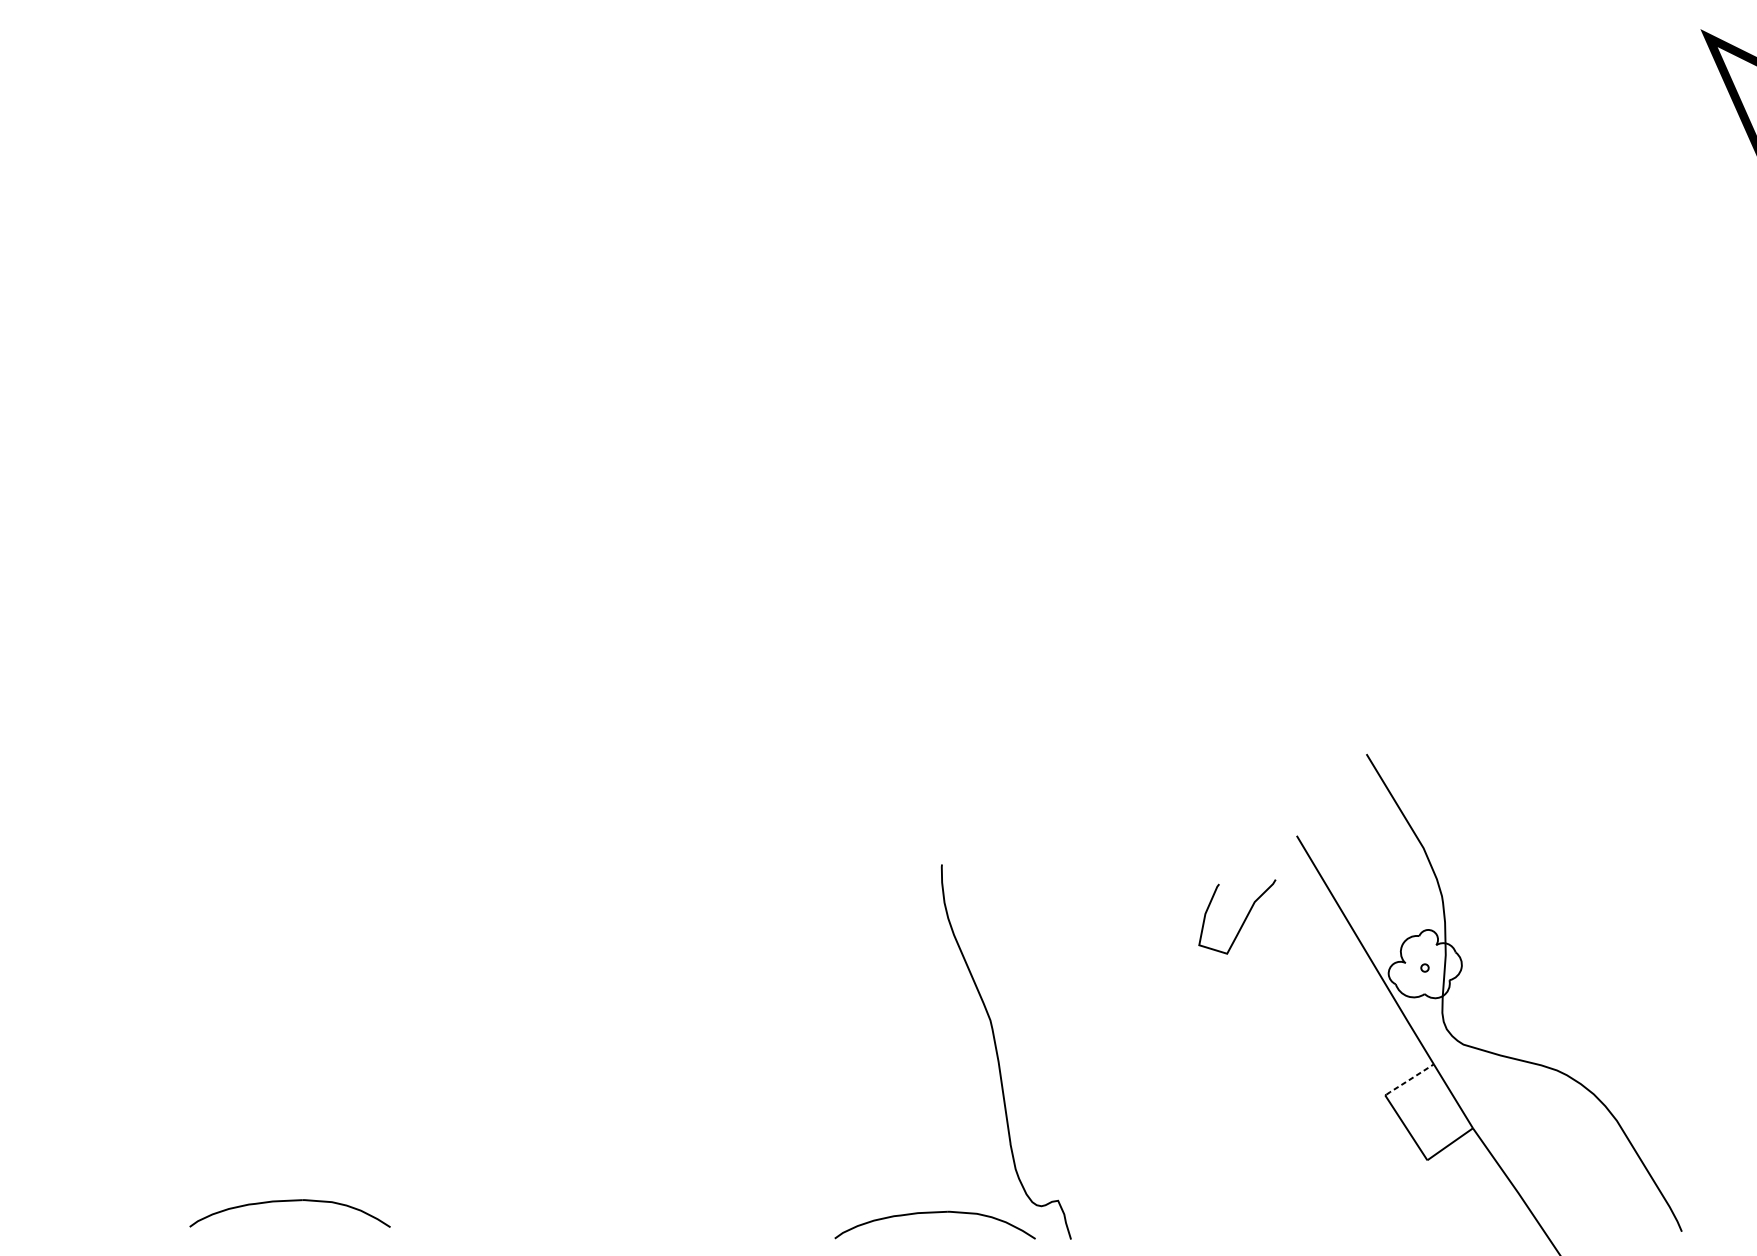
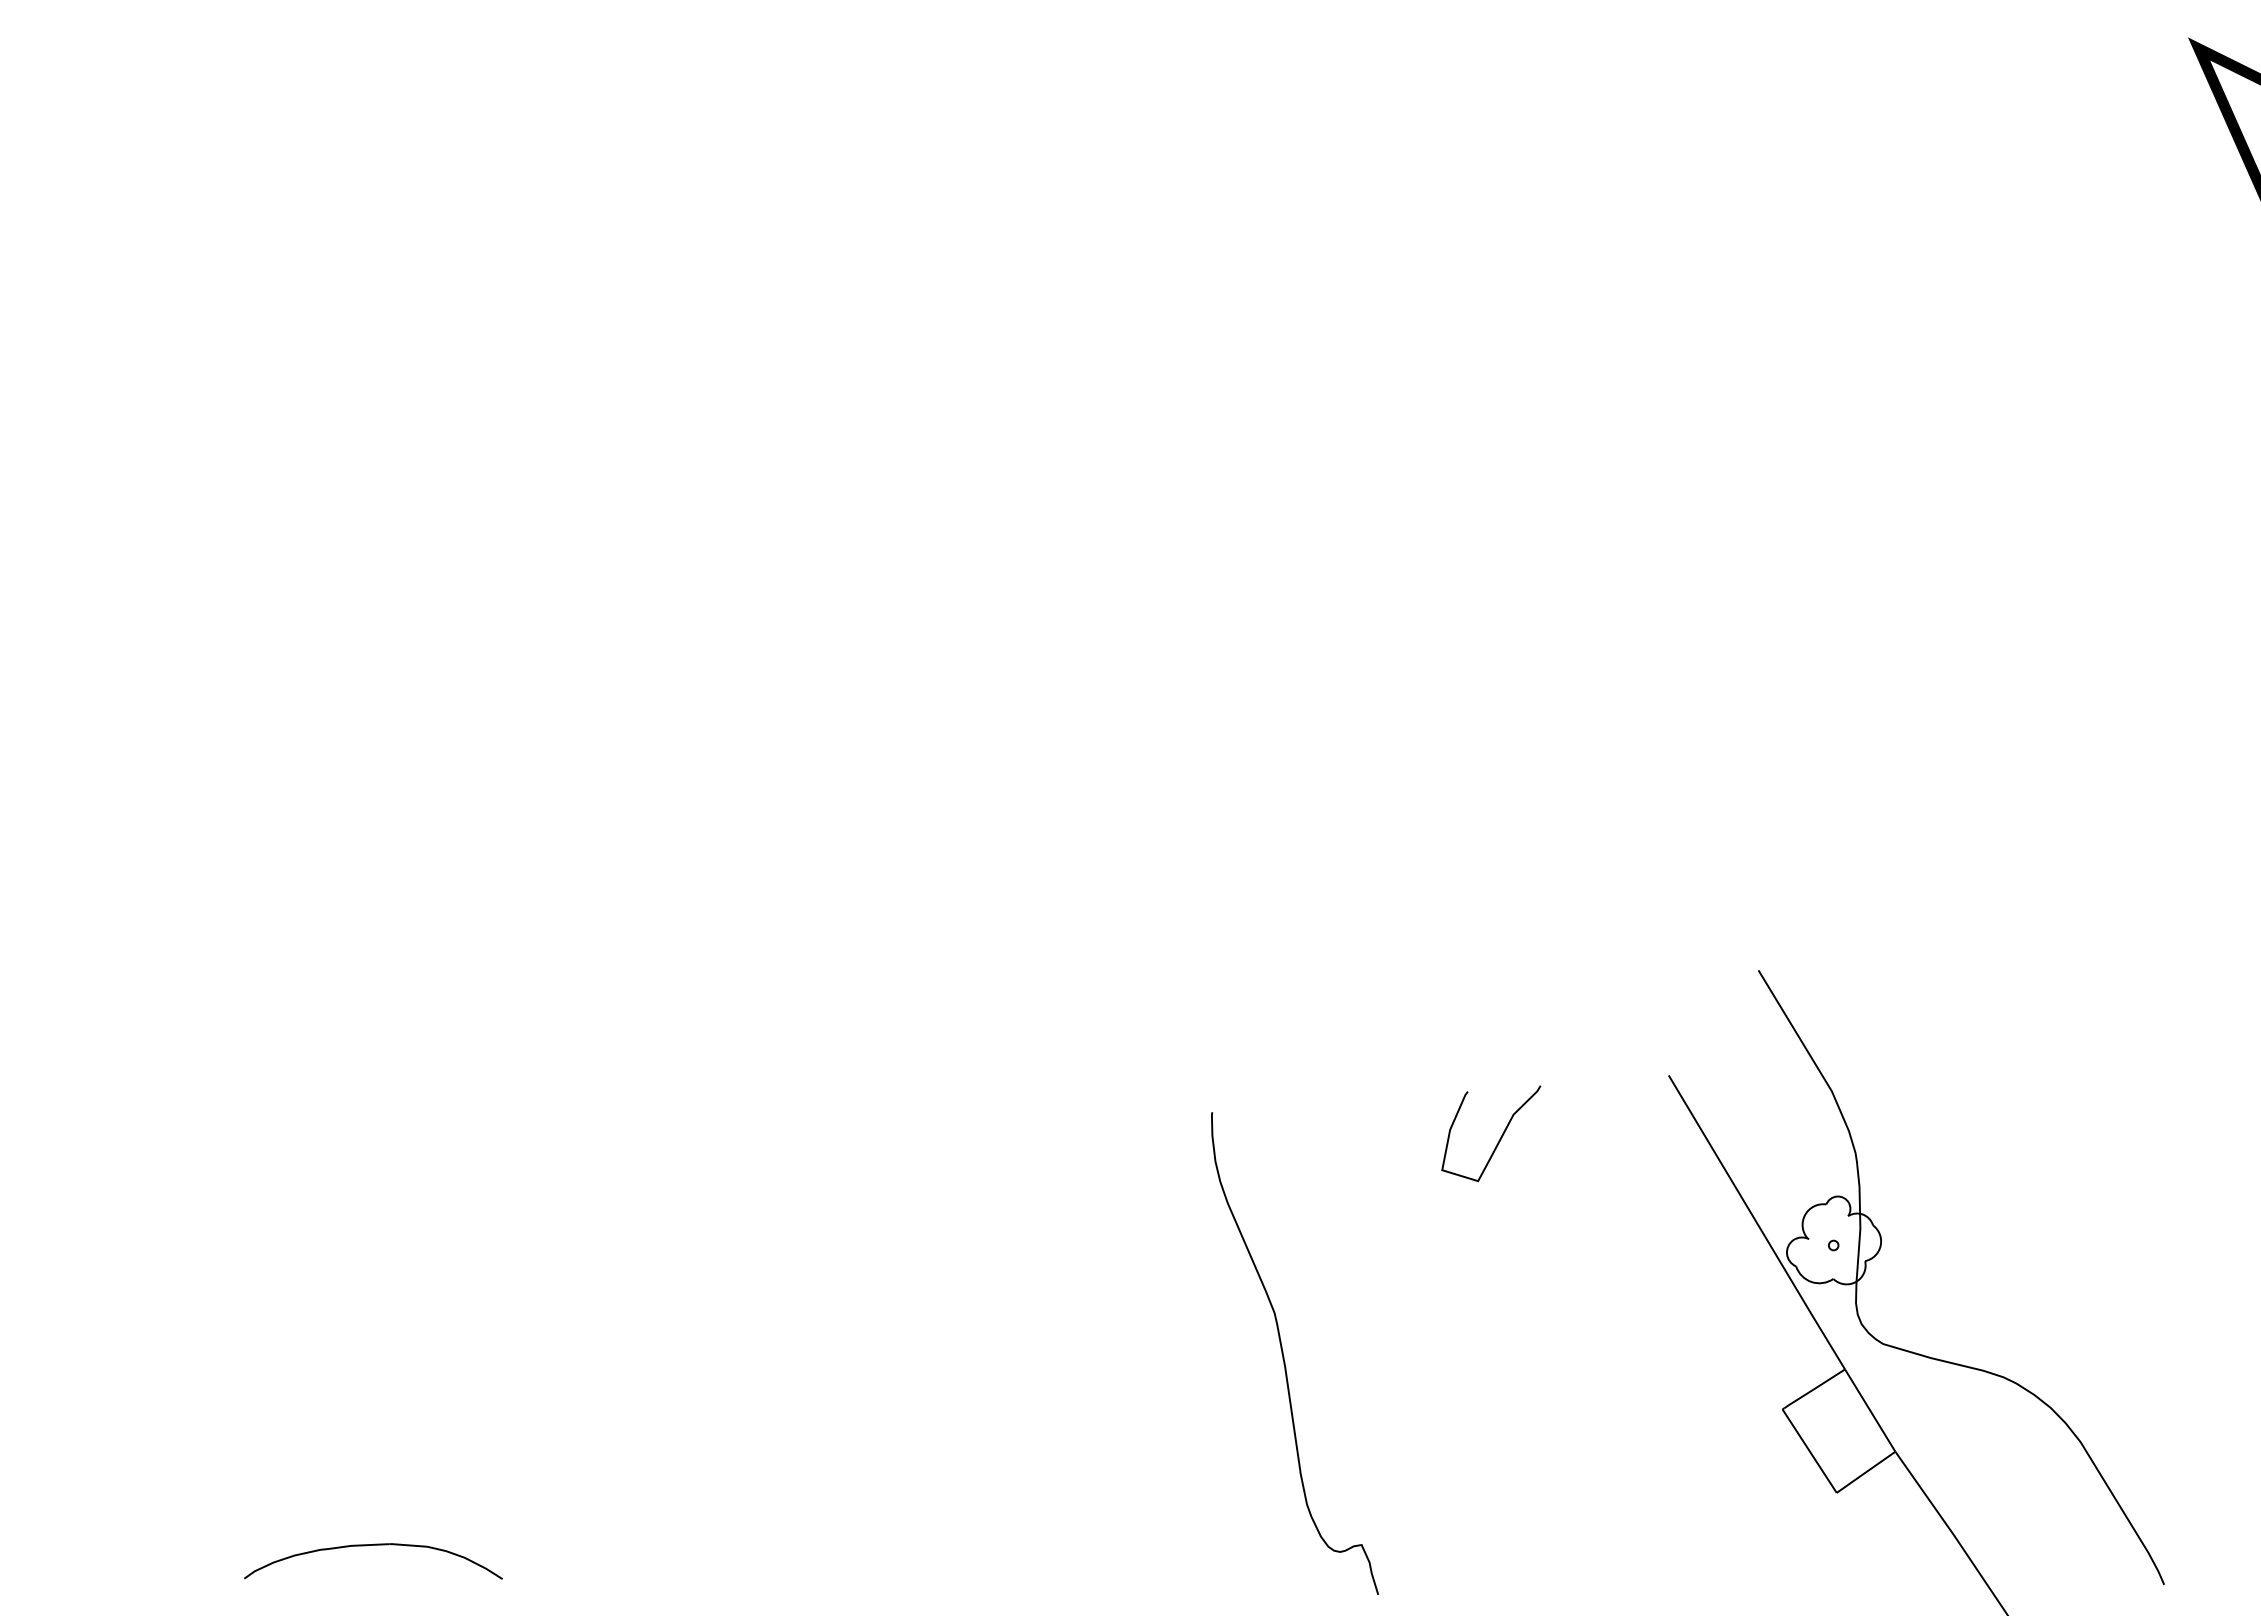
curve: (1243, 920) -> (1499, 1138), moved
line: (1409, 1079) -> (1813, 1389), dashed -> solid
part: (935, 1212) -> (1203, 1560), removed

